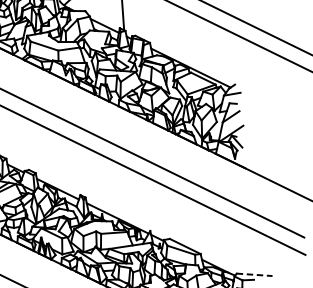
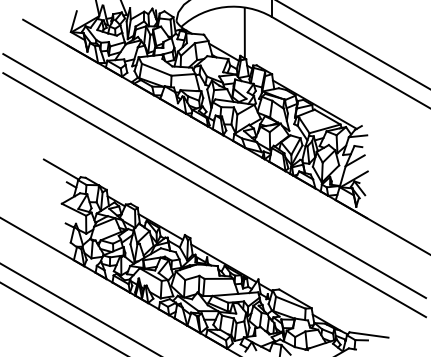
line: (255, 275) -> (369, 335), dashed -> solid

